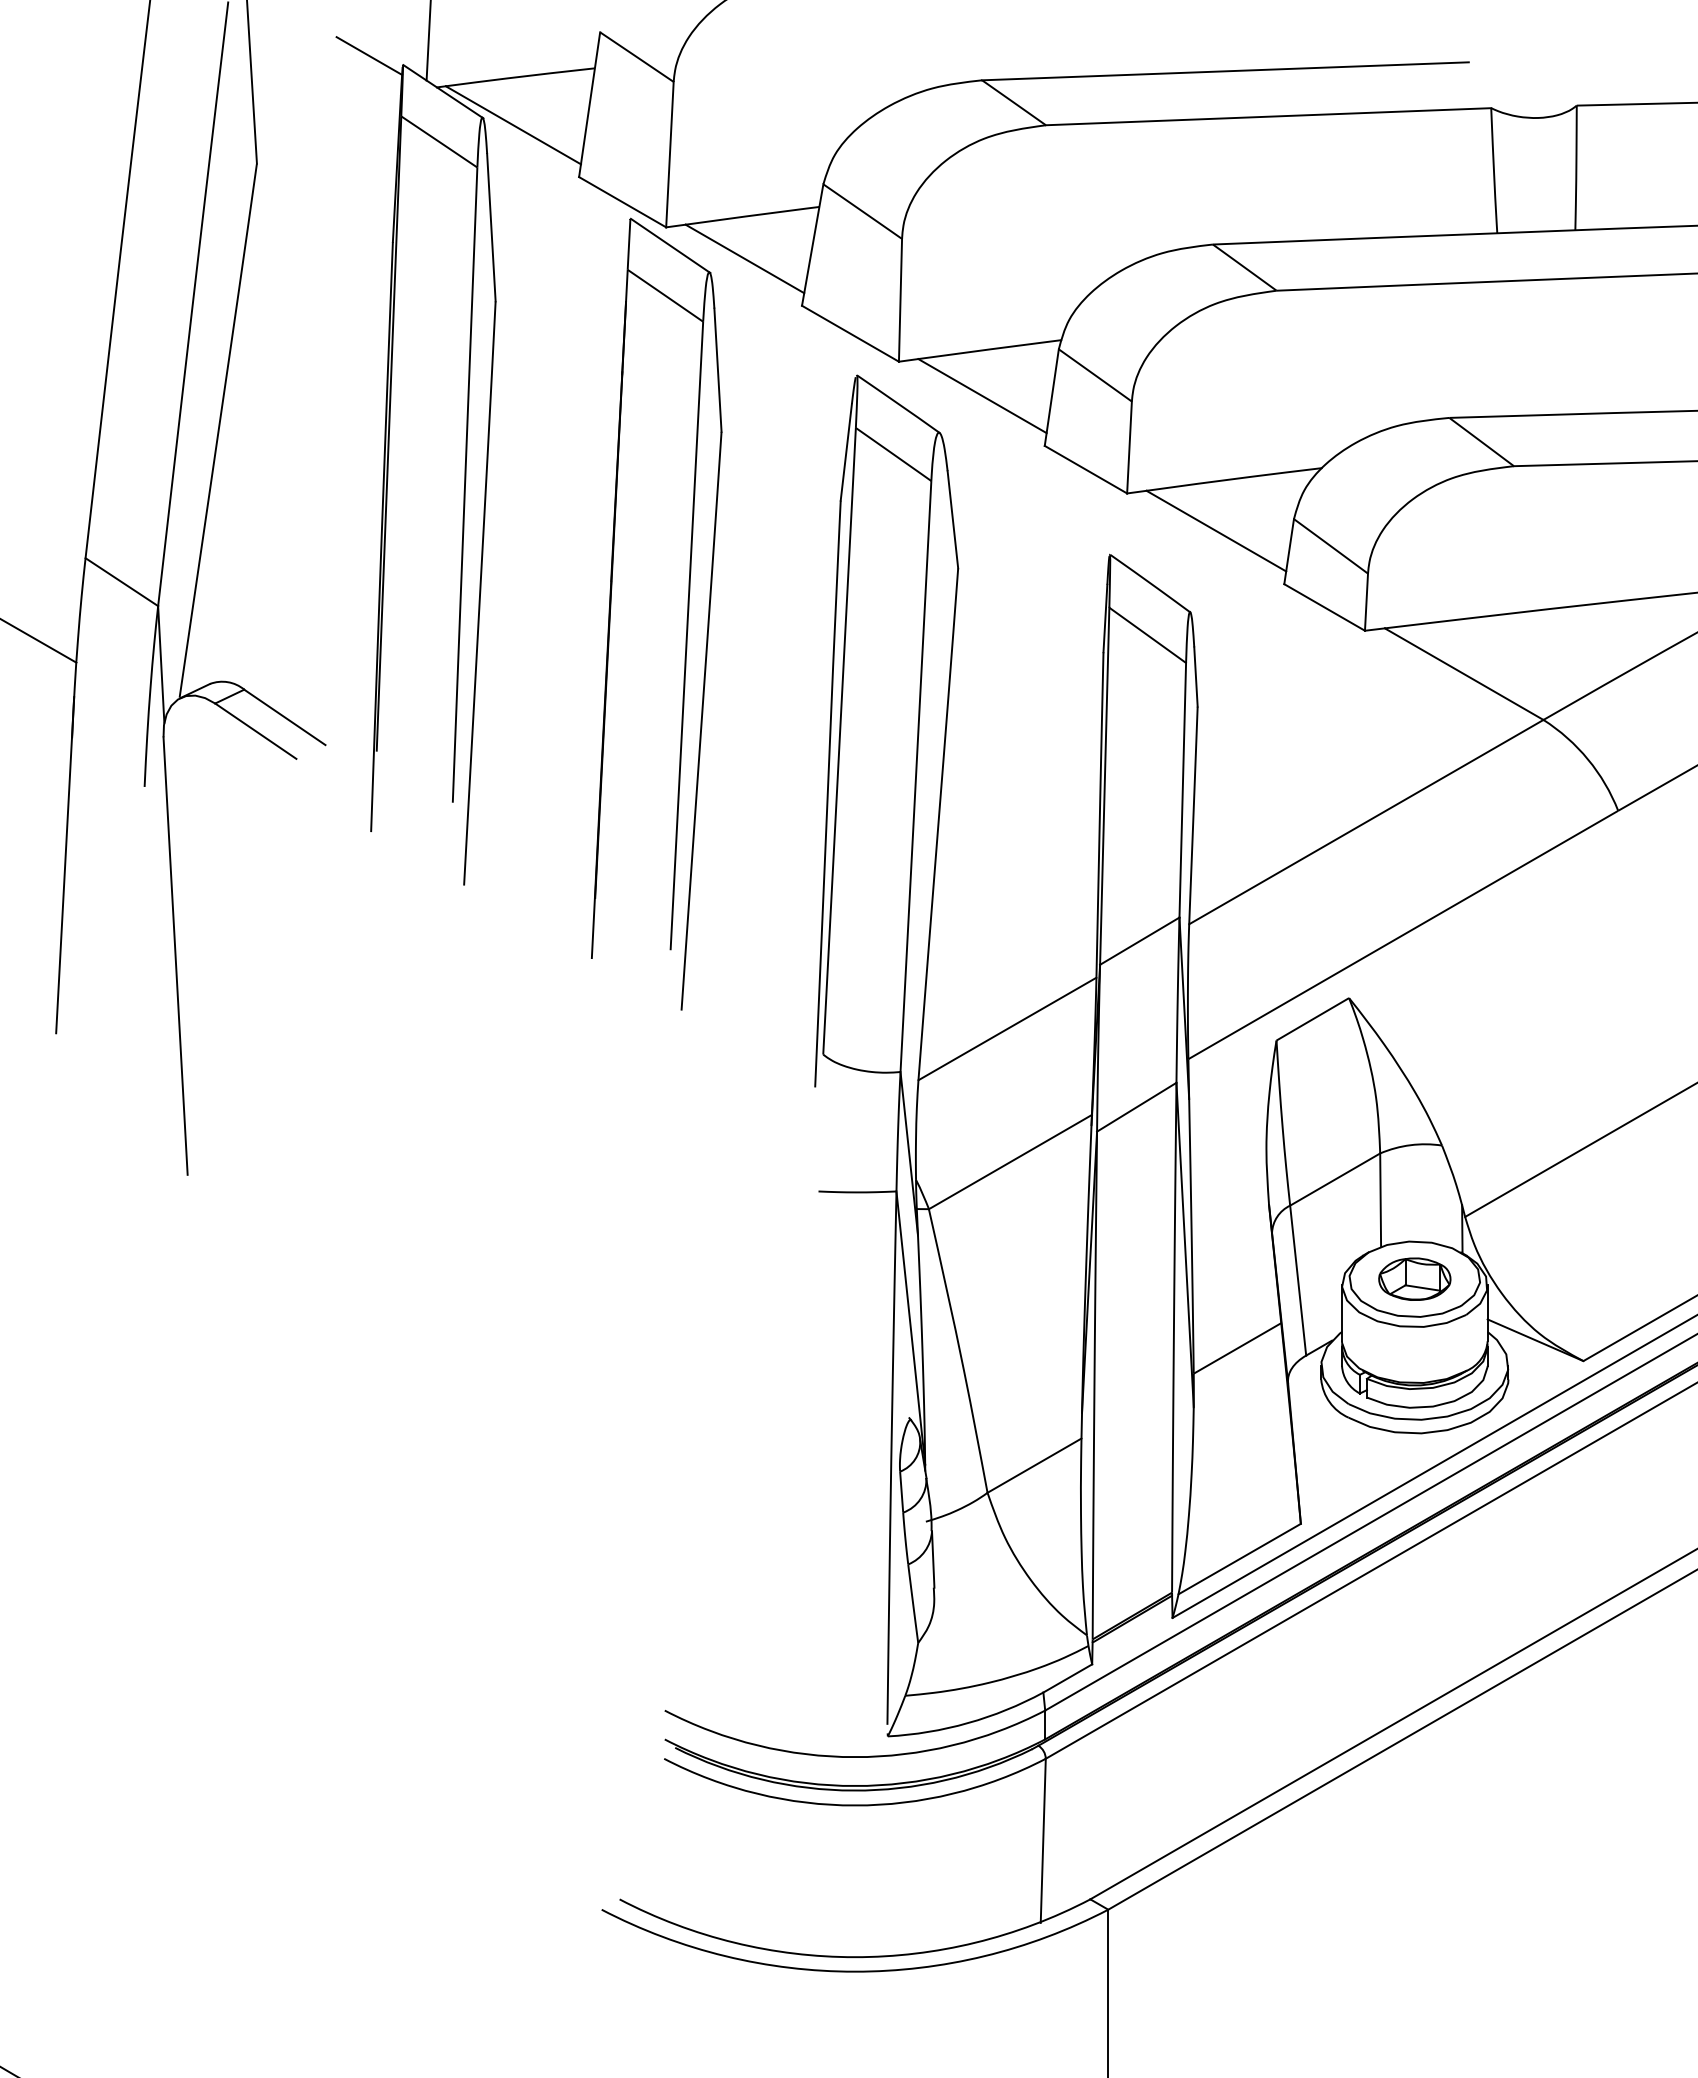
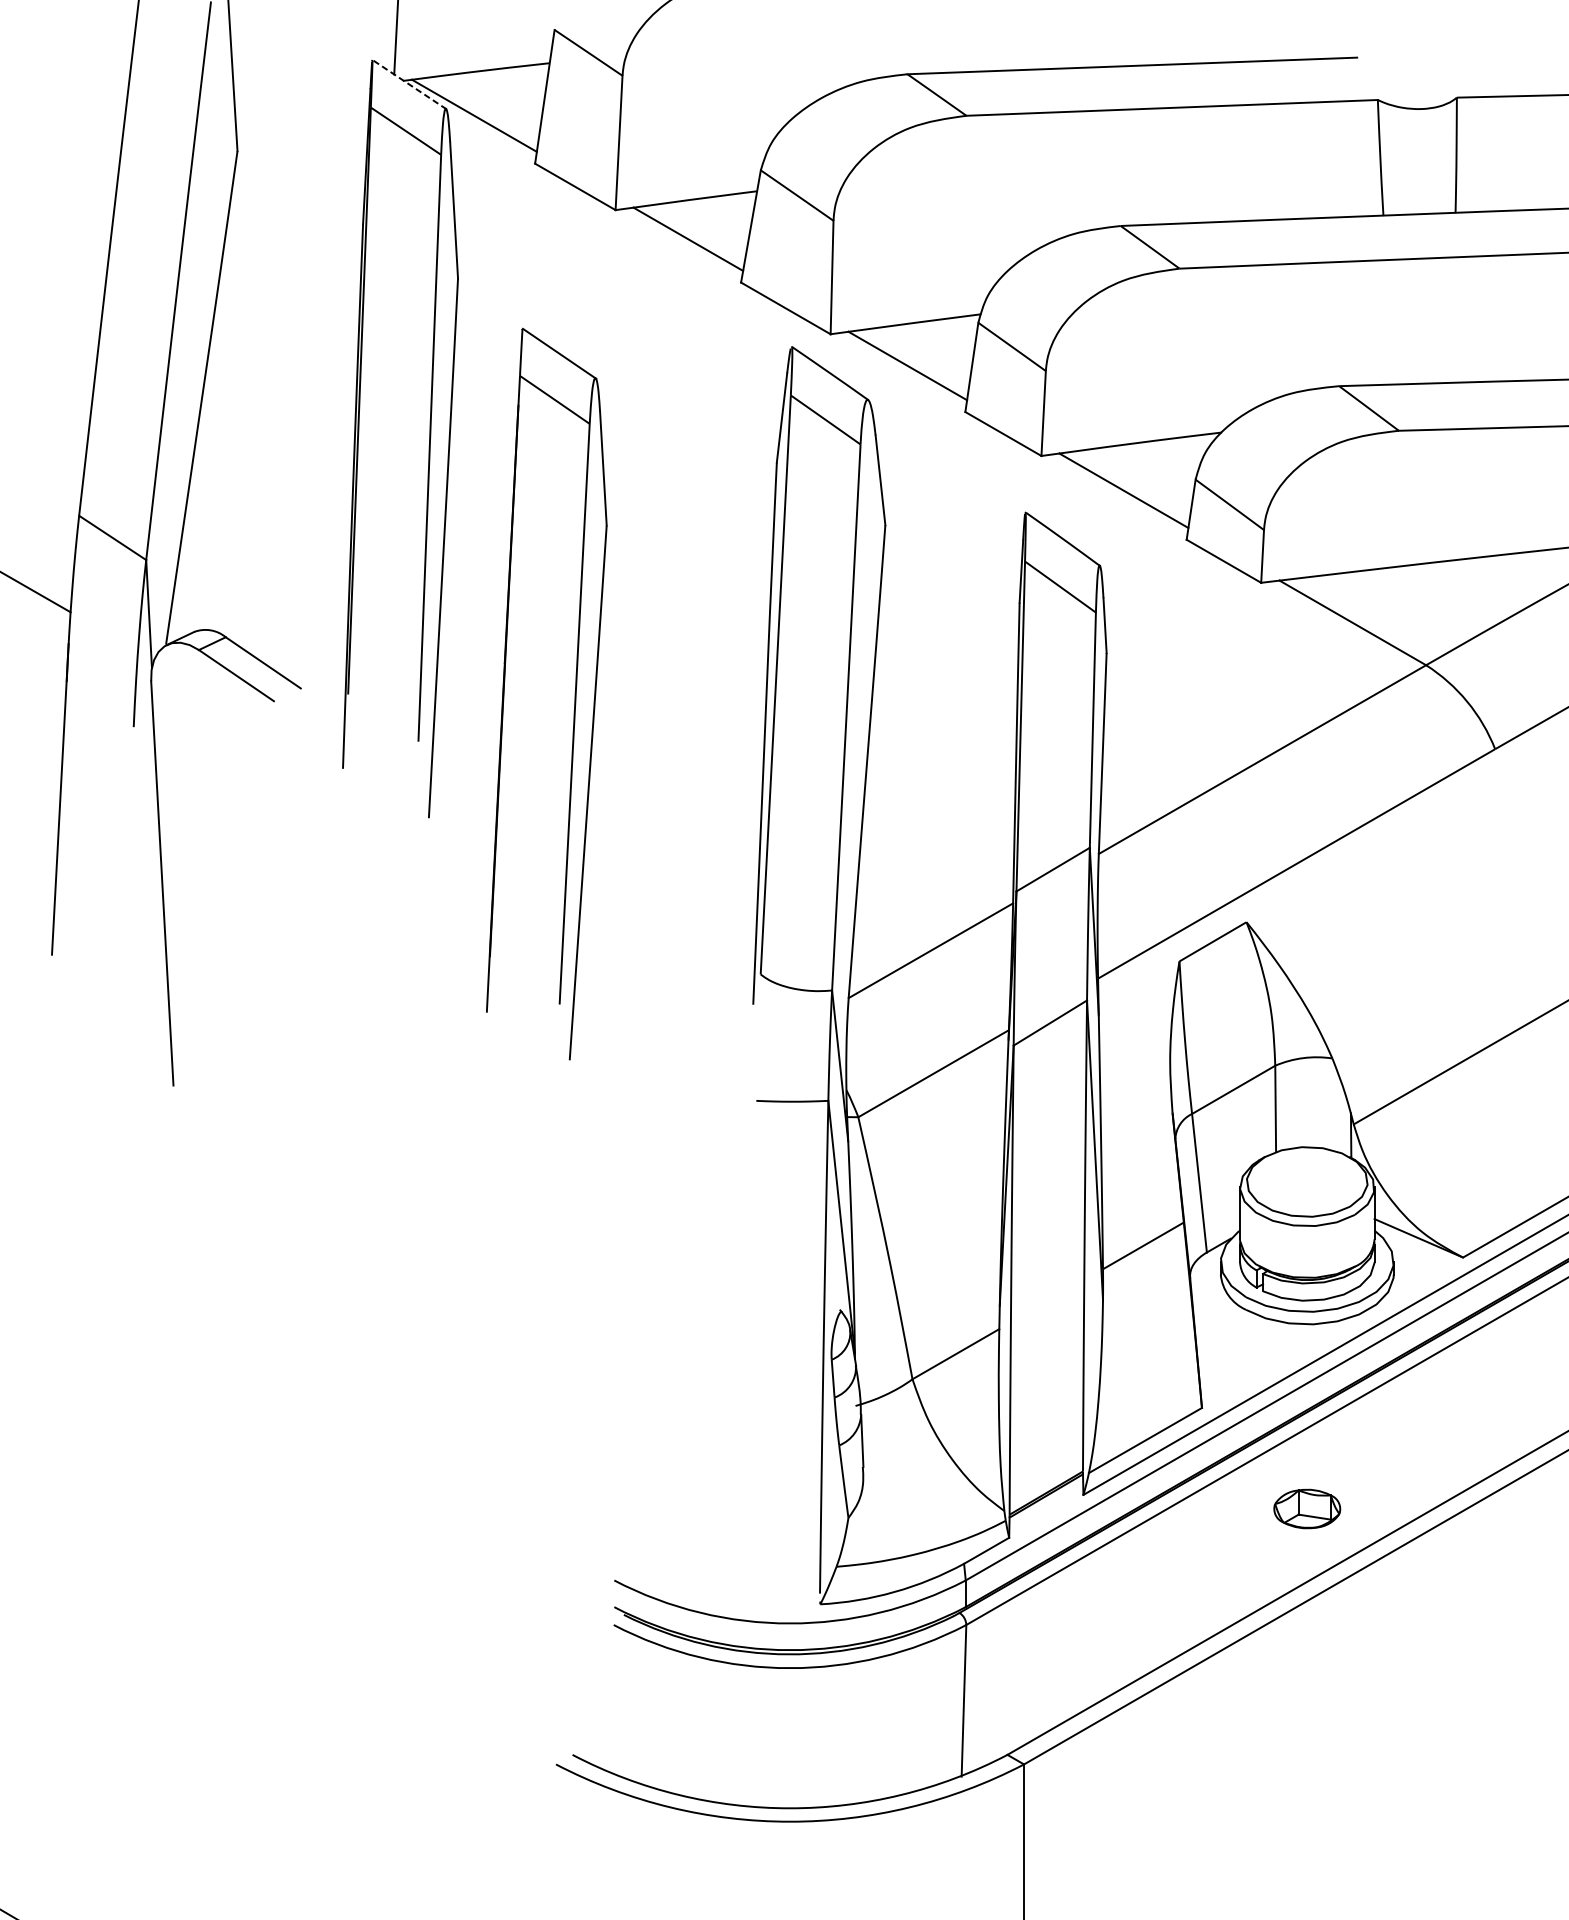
line: (369, 55) -> (341, 51), removed
line: (443, 91) -> (409, 84), solid -> dashed
part: (686, 618) -> (574, 698), moved
part: (1414, 1278) -> (1306, 1508), moved

